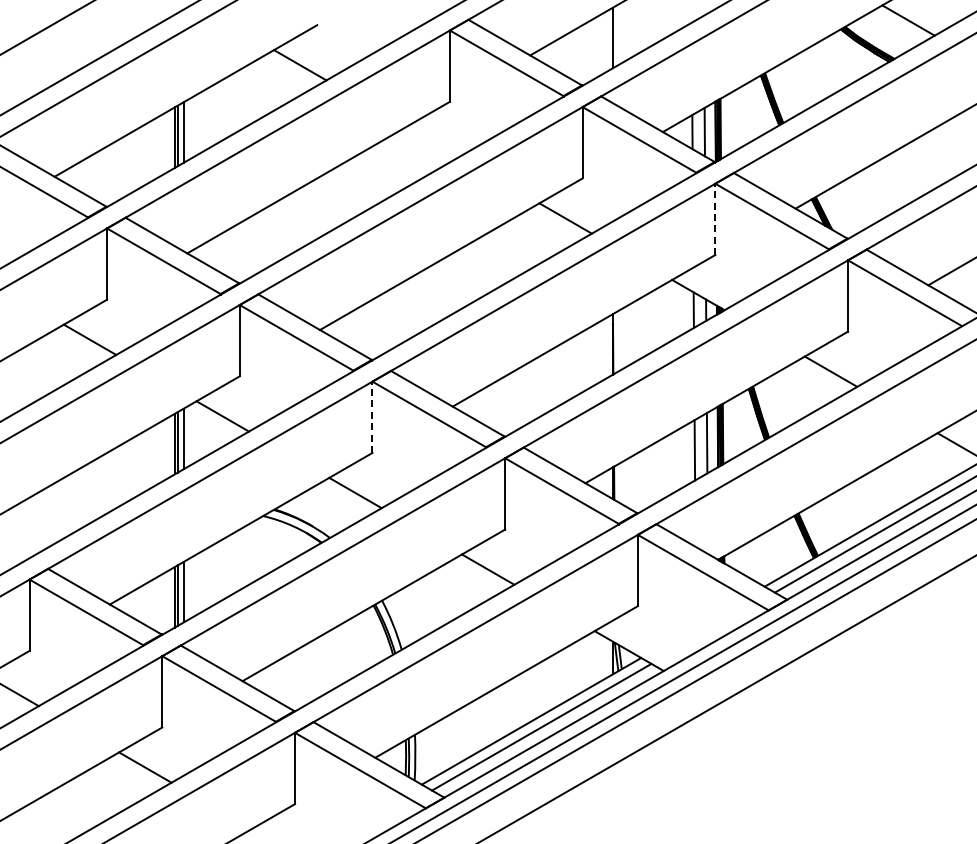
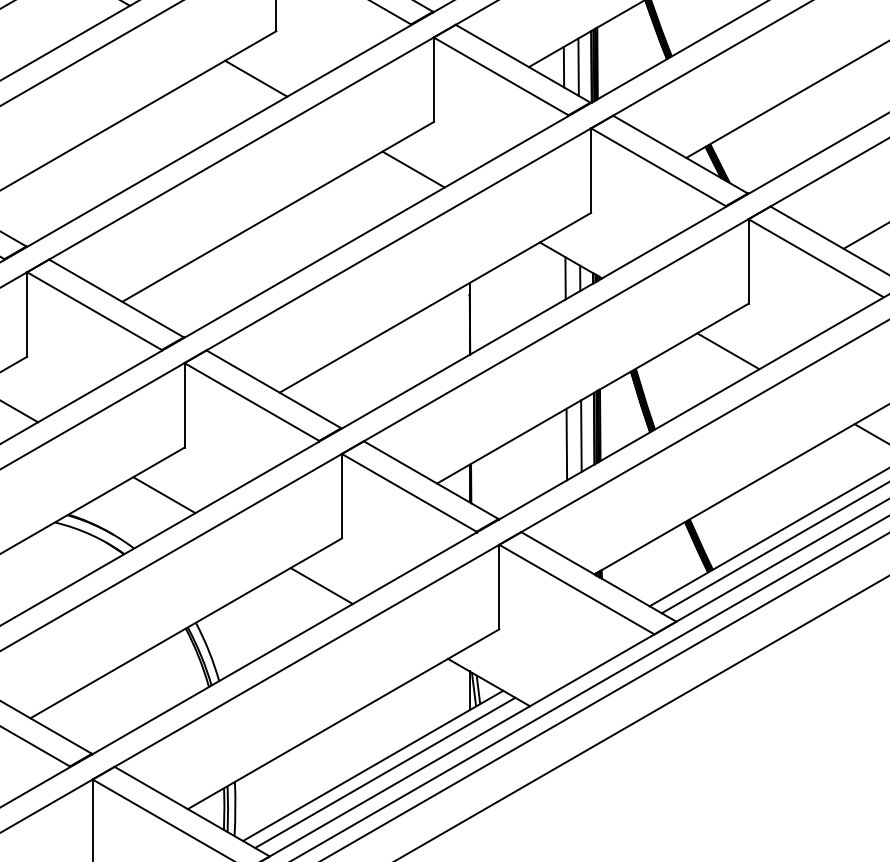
line: (432, 141) -> (255, 78), added
line: (715, 219) -> (591, 170), dashed -> solid
line: (372, 417) -> (184, 405), dashed -> solid

